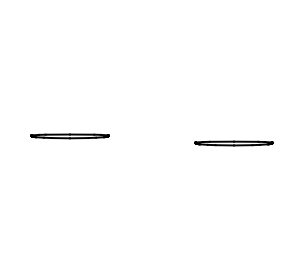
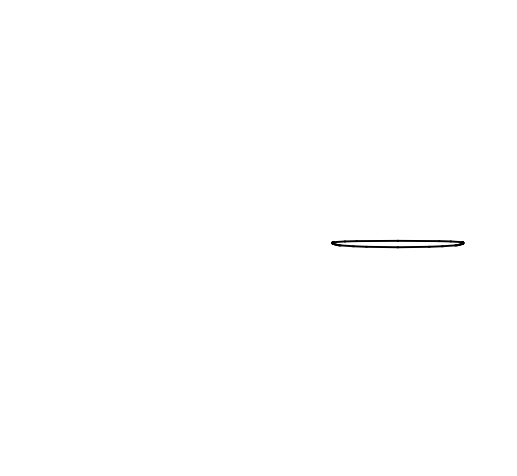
part: (69, 136) -> (118, 232), removed

